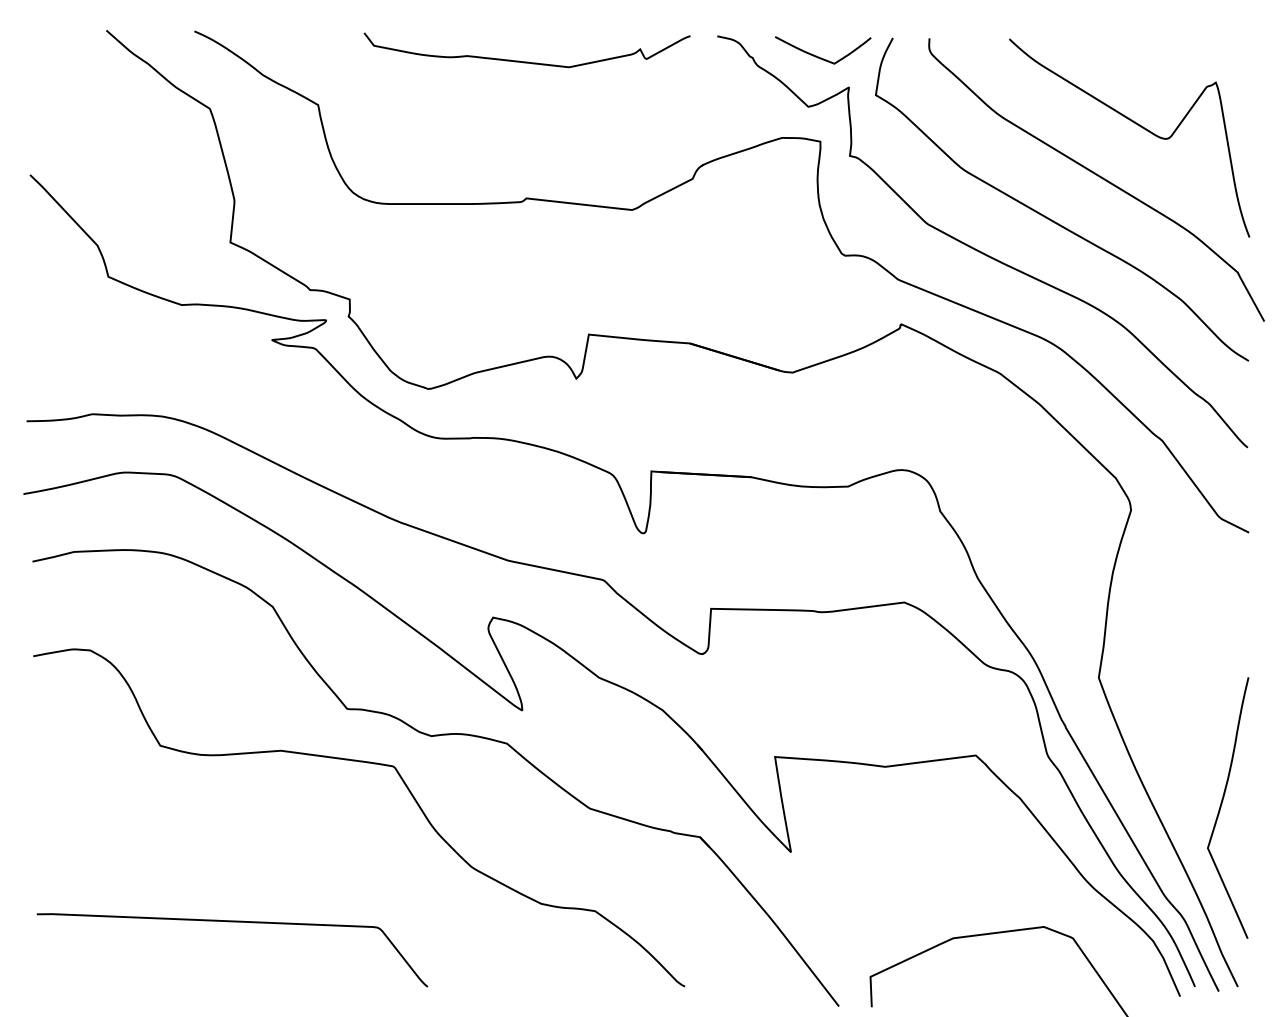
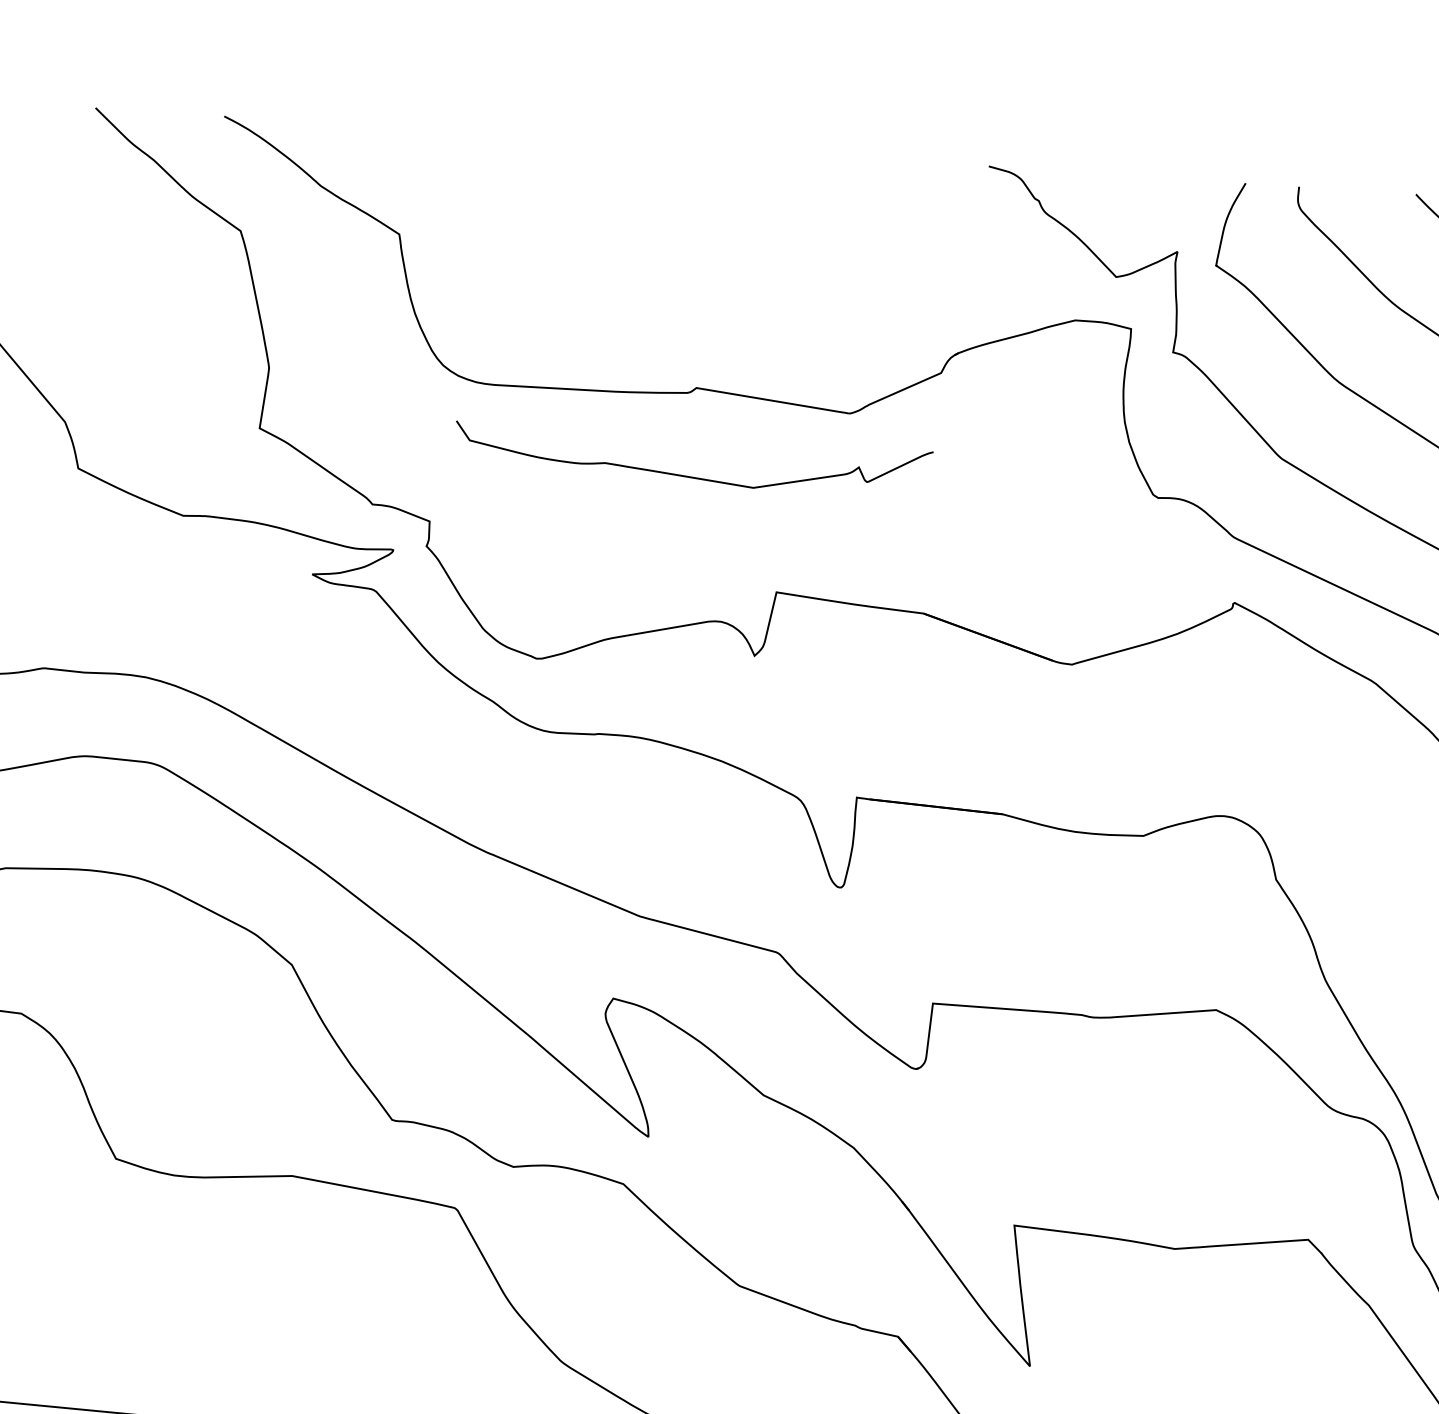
curve: (821, 57) -> (1139, 205), removed
part: (526, 61) -> (691, 475), moved

